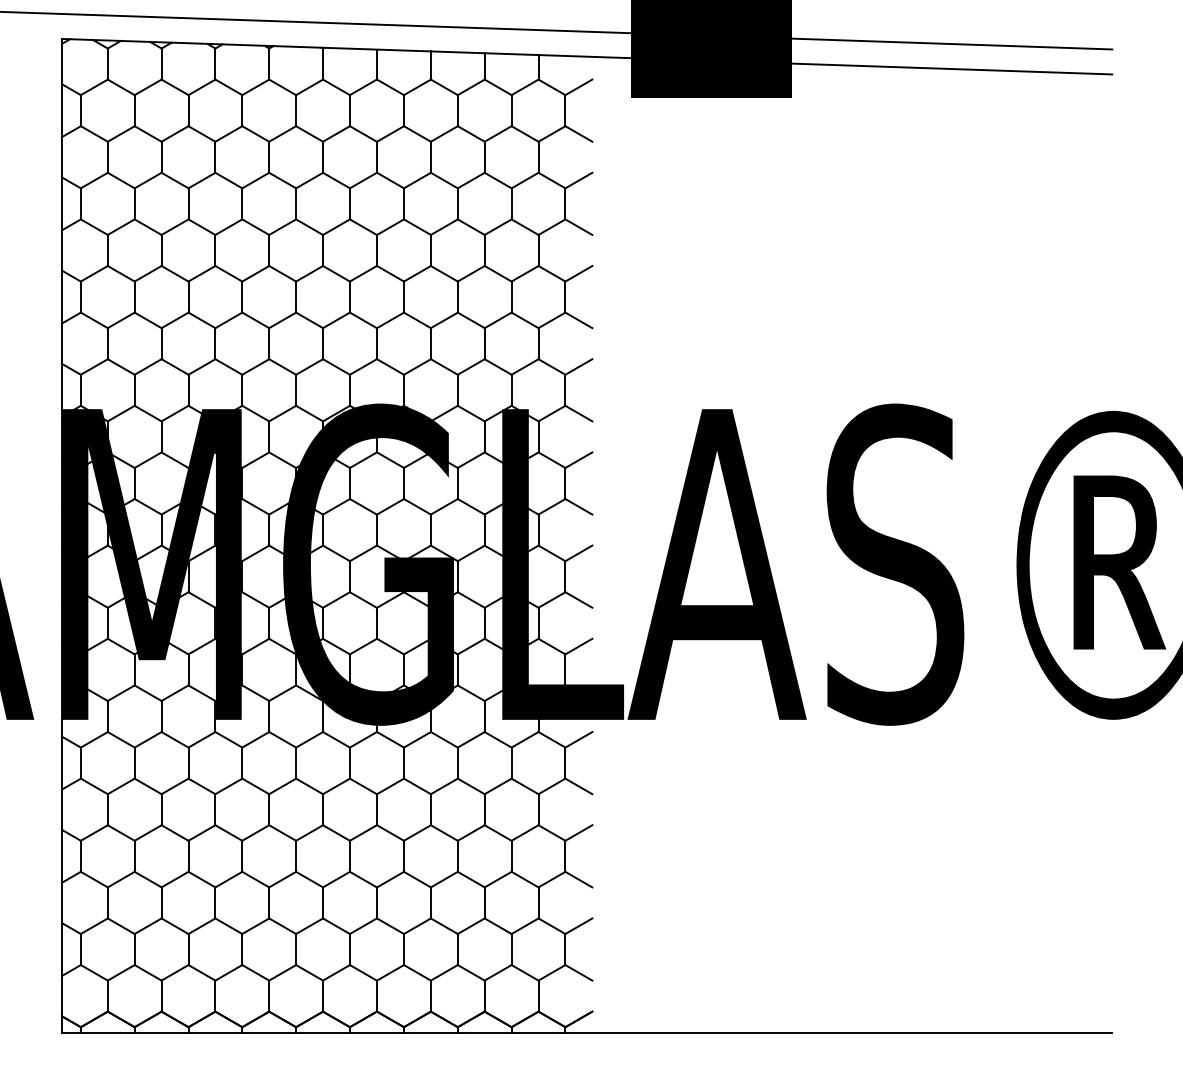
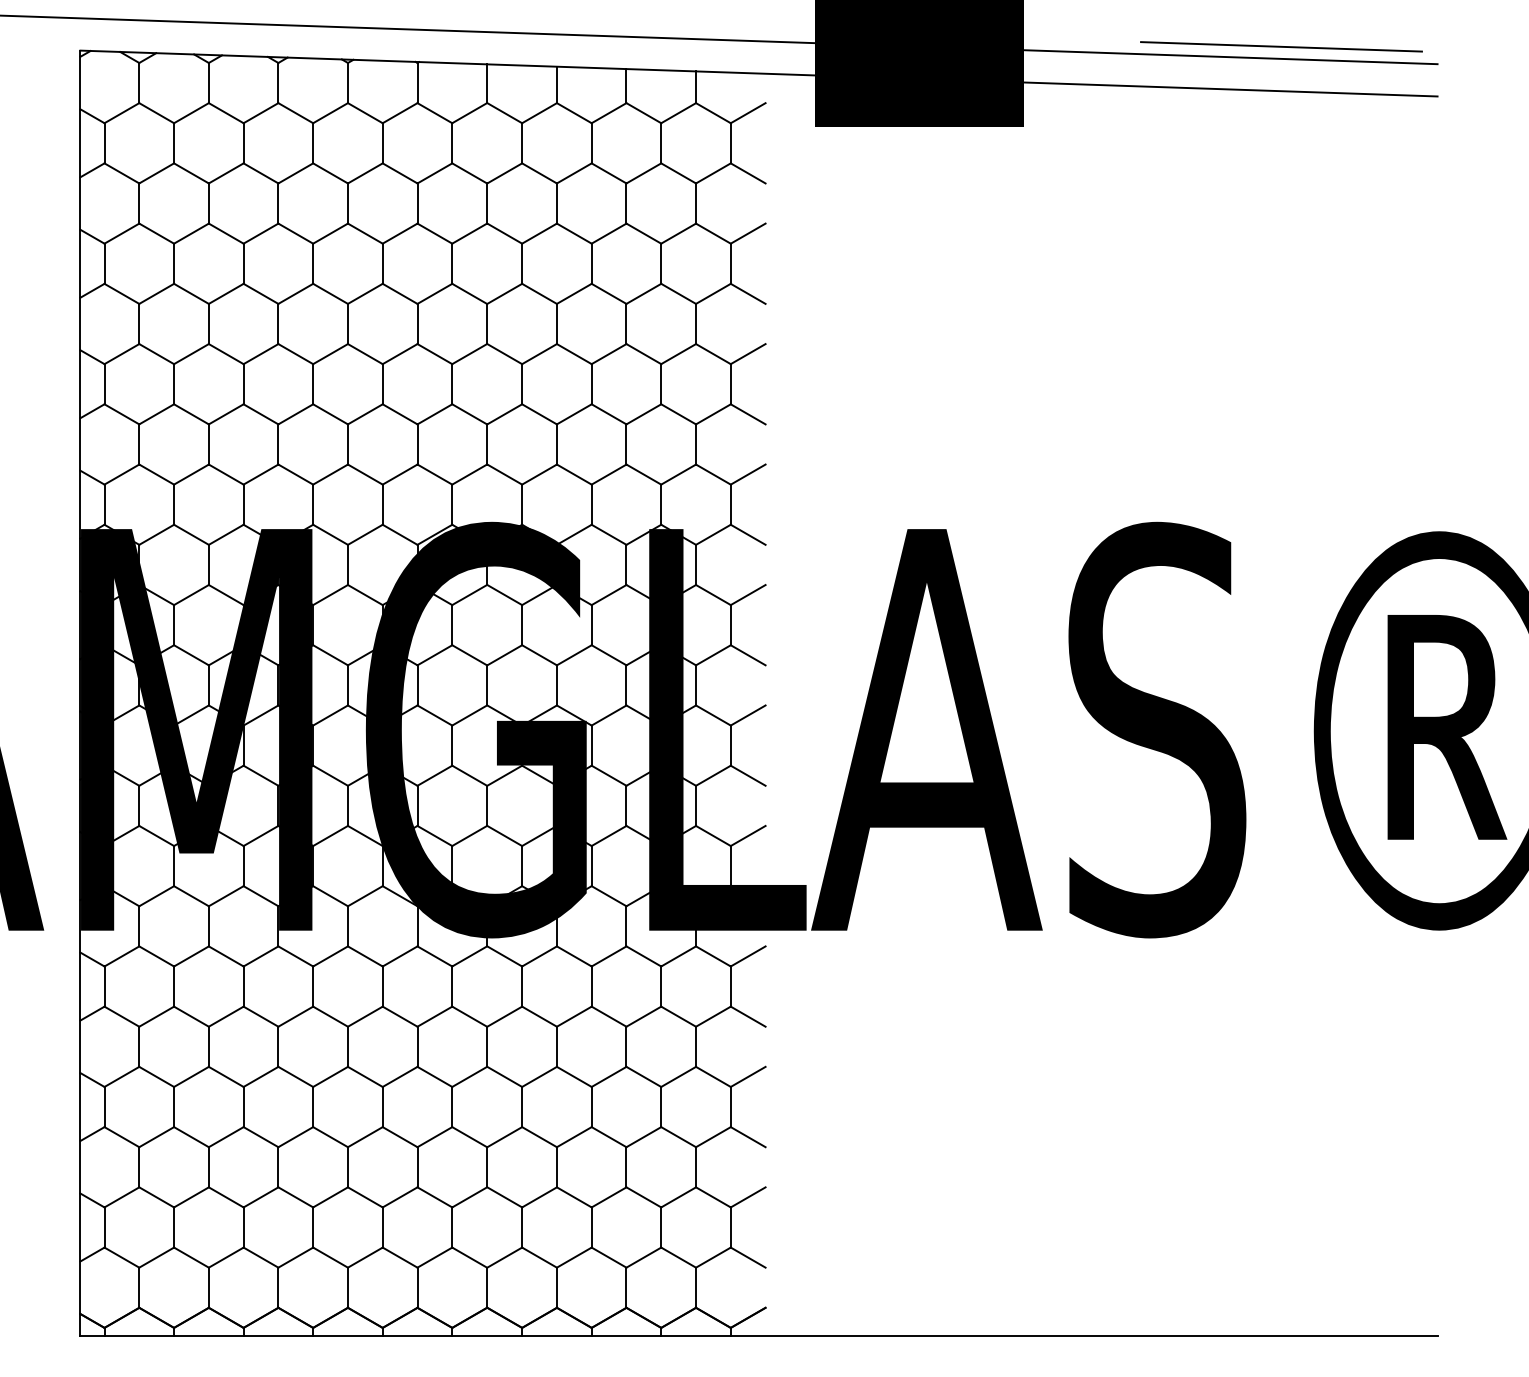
line: (991, 35) -> (1281, 46), added

